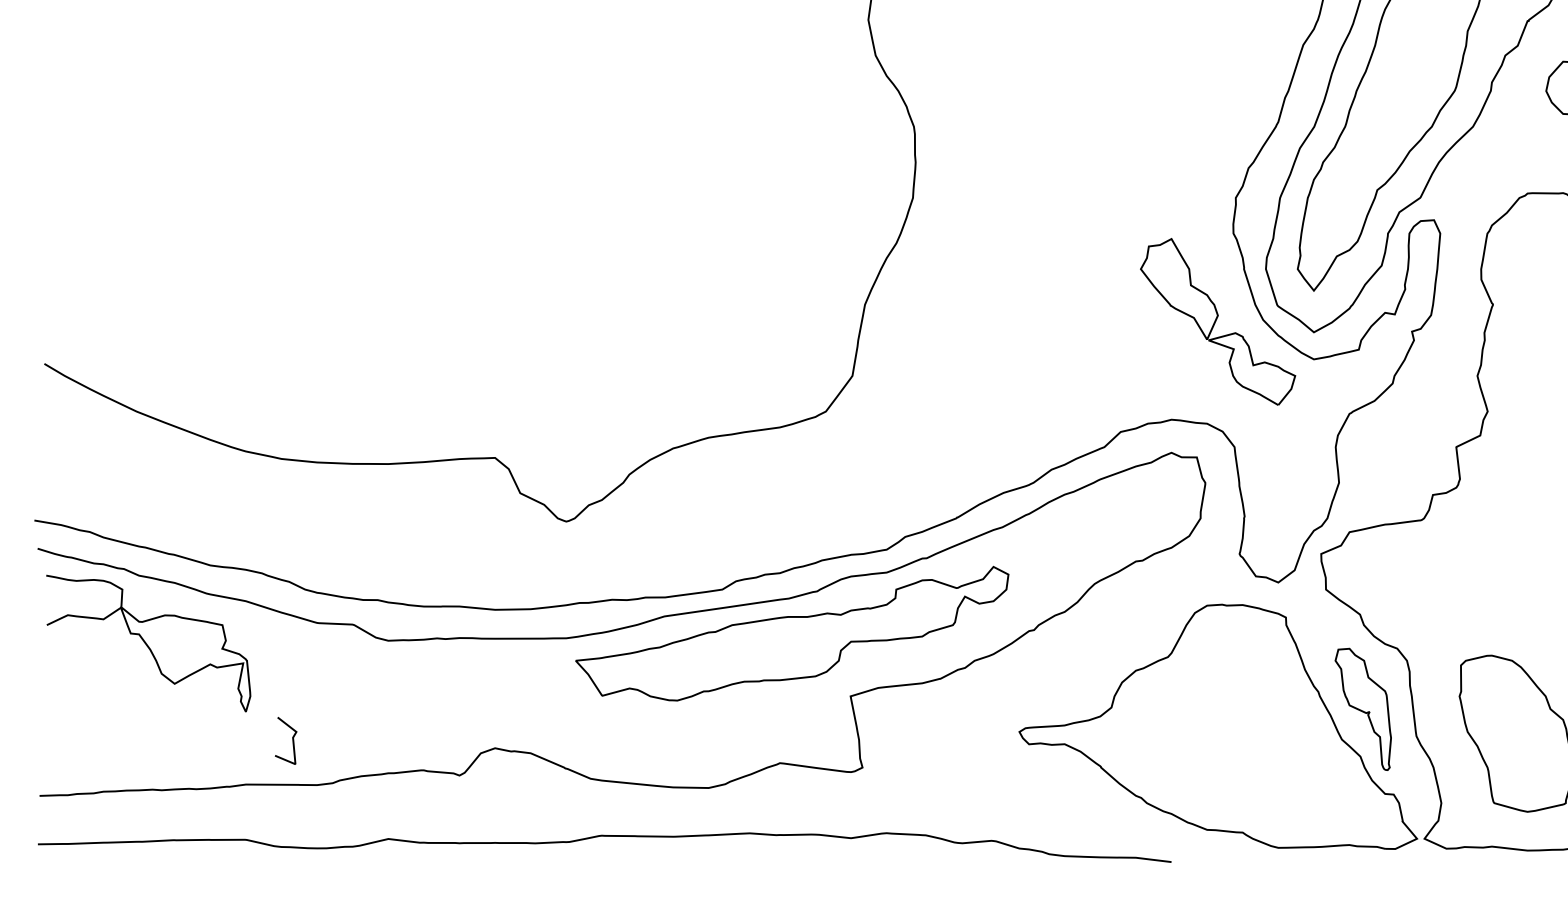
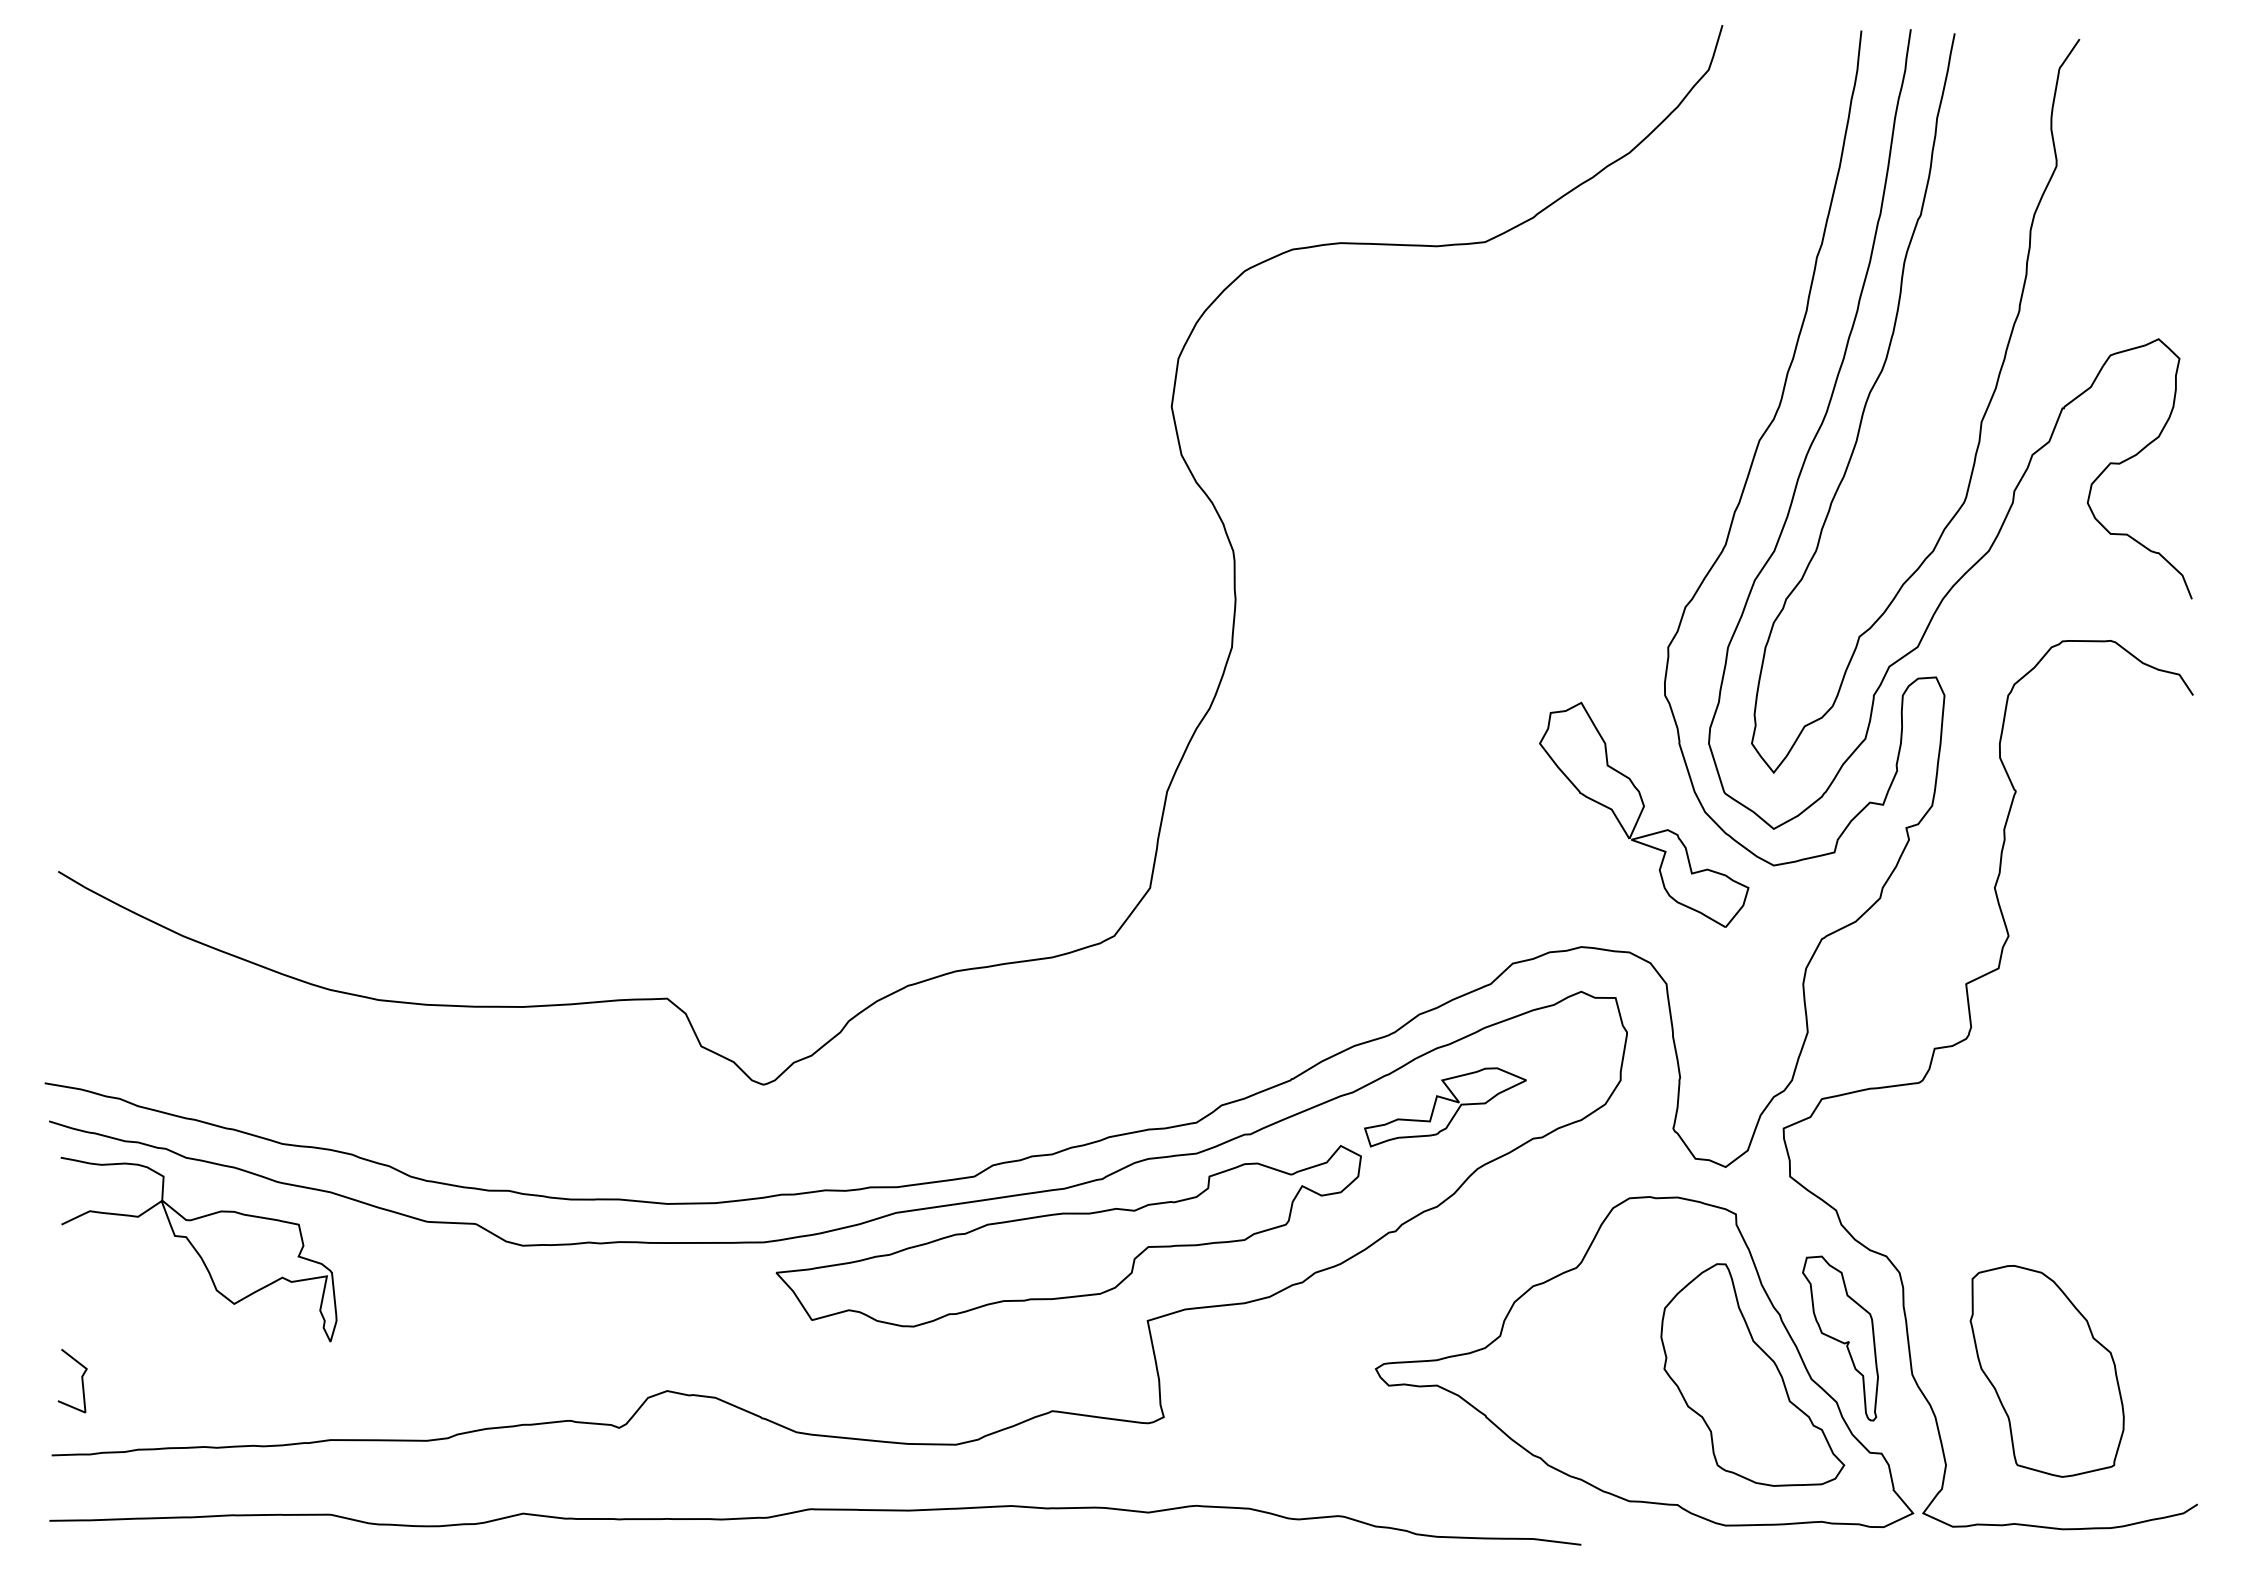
part: (1071, 538) -> (1445, 1107), added
part: (1298, 736) -> (1752, 1374), added
line: (292, 741) -> (81, 1381), moved

